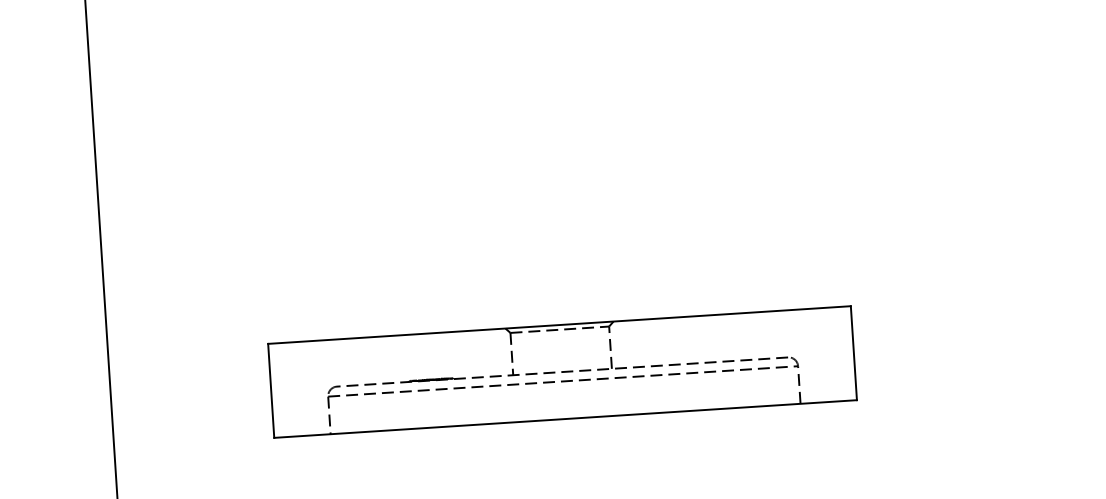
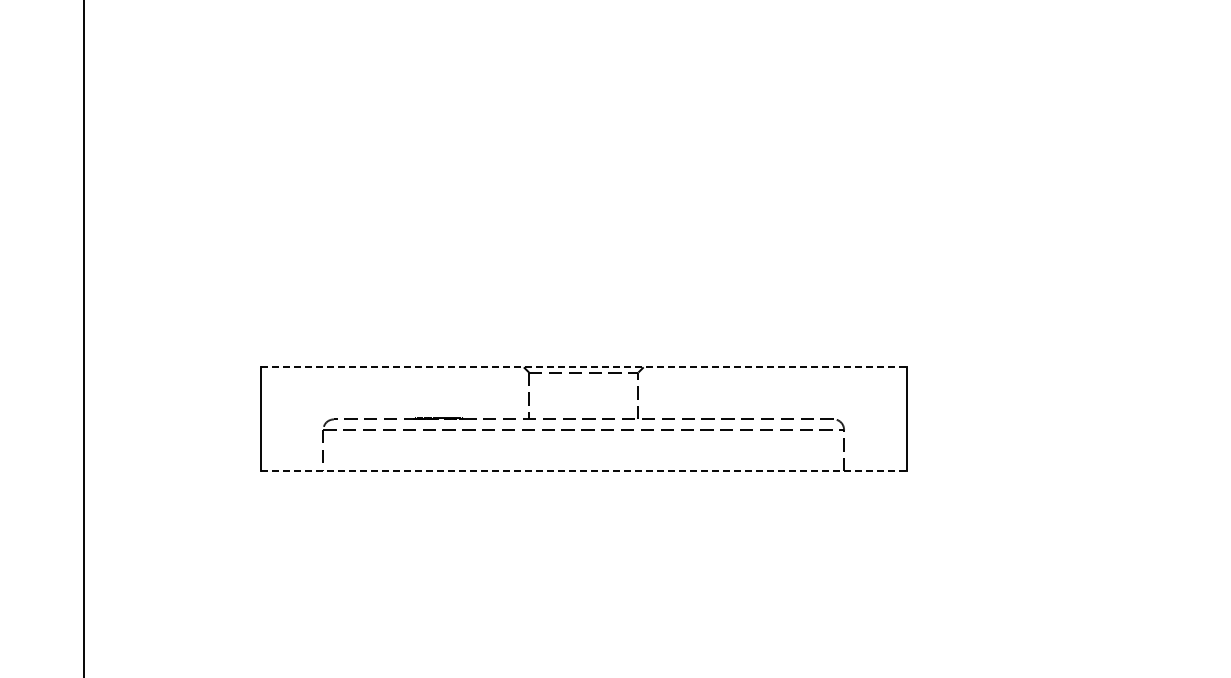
line: (559, 325) -> (583, 367), solid -> dashed
line: (565, 419) -> (583, 471), solid -> dashed

